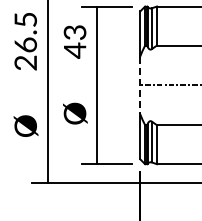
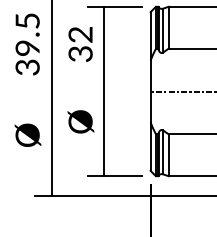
text: (74, 41) -> (80, 44), 43 -> 32
text: (25, 53) -> (27, 57), 26.5 -> 39.5
line: (140, 85) -> (150, 91), dashed -> solid

